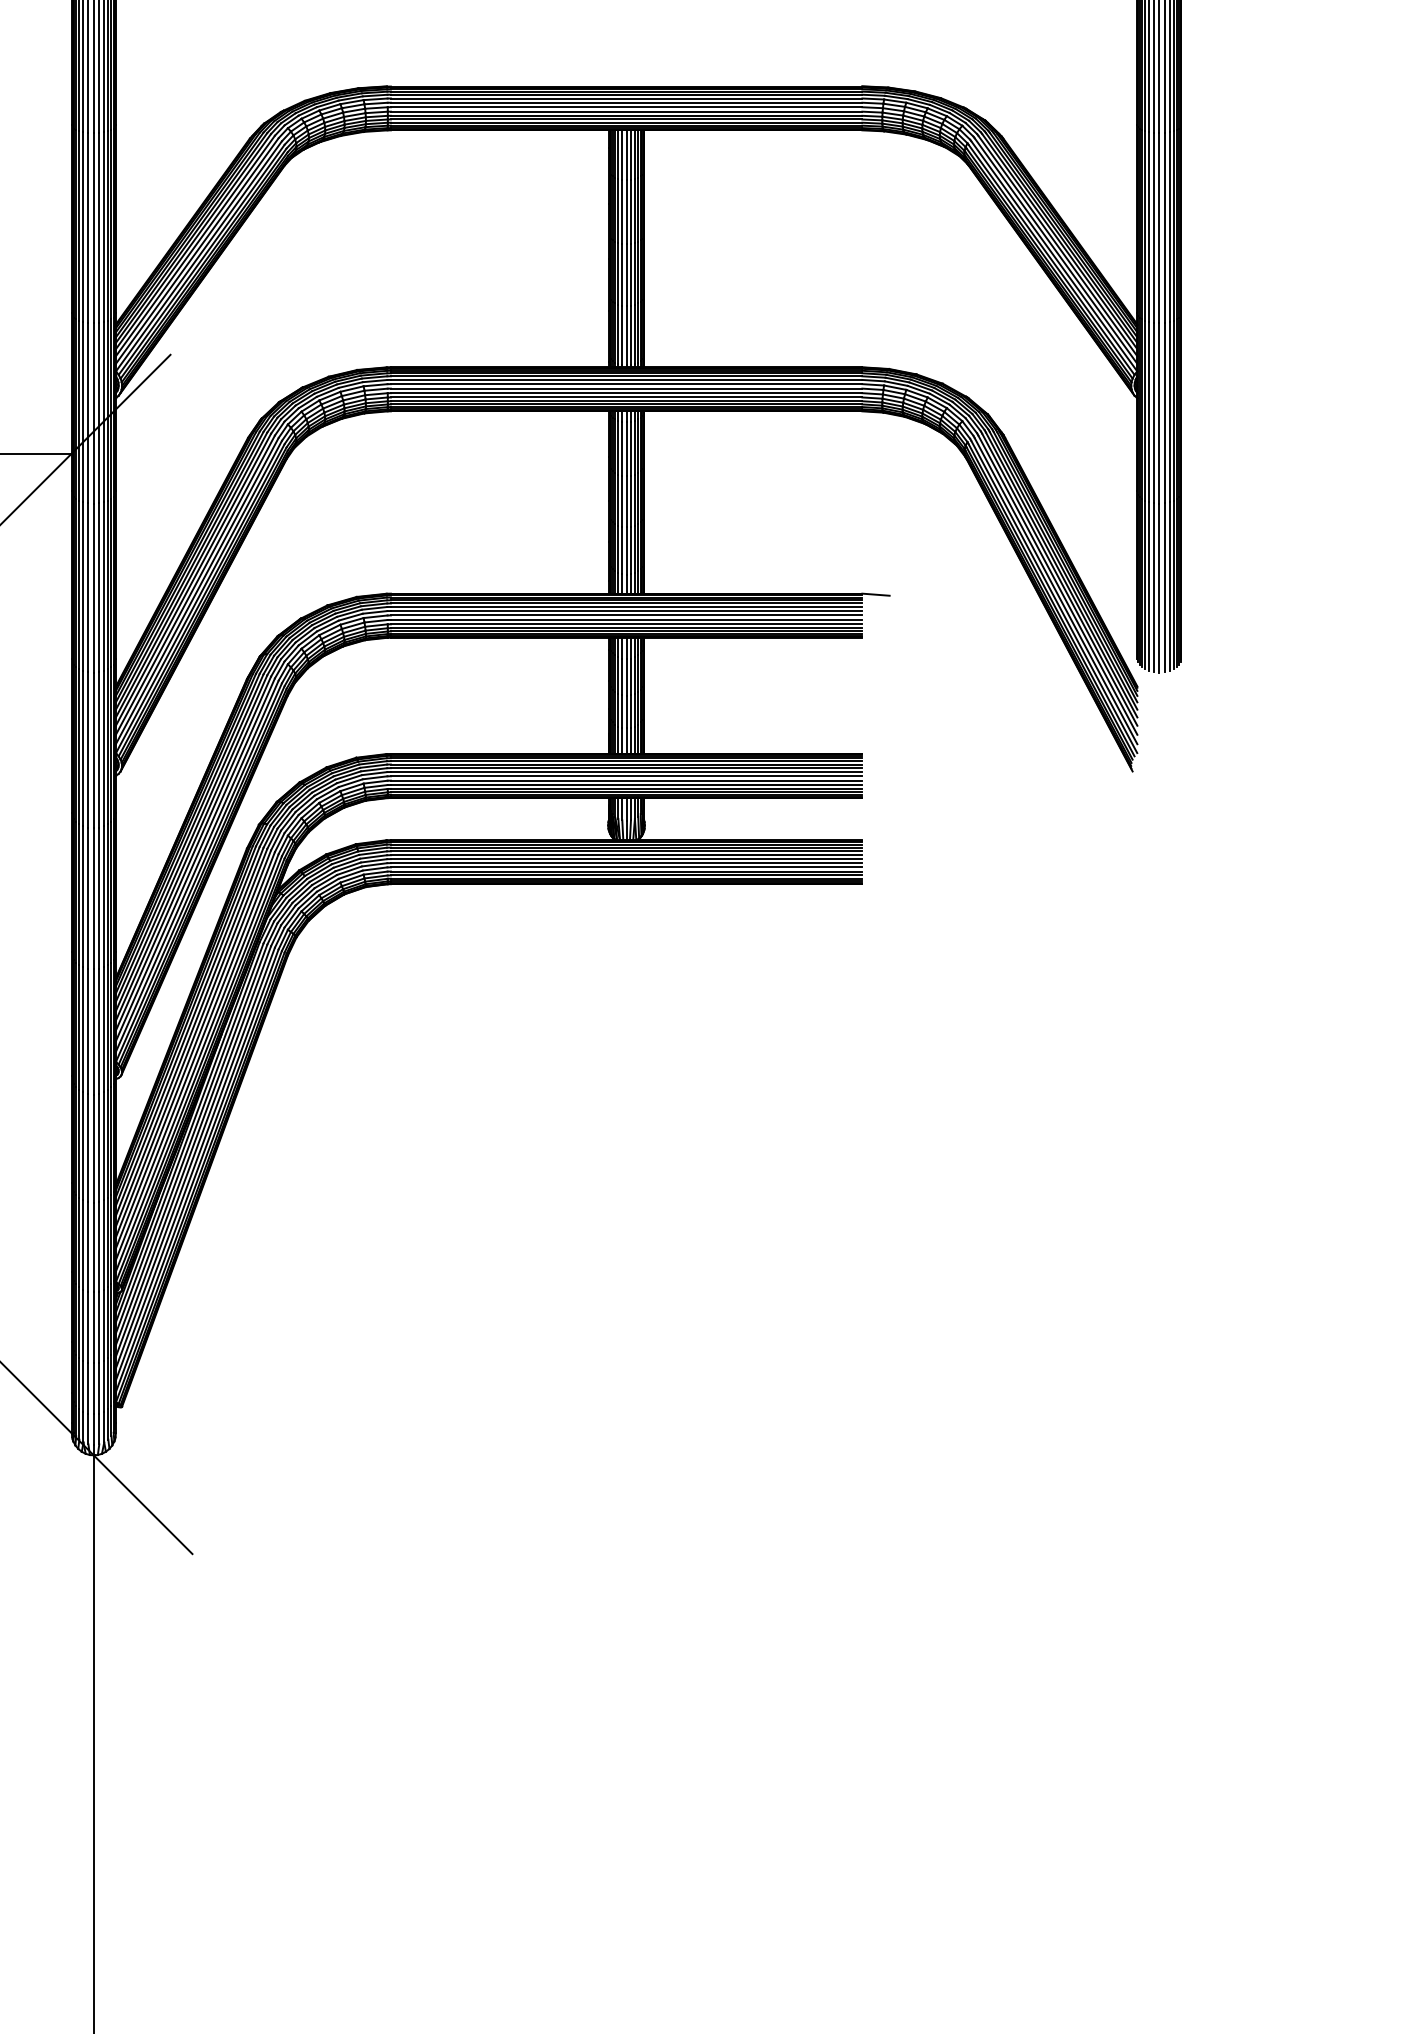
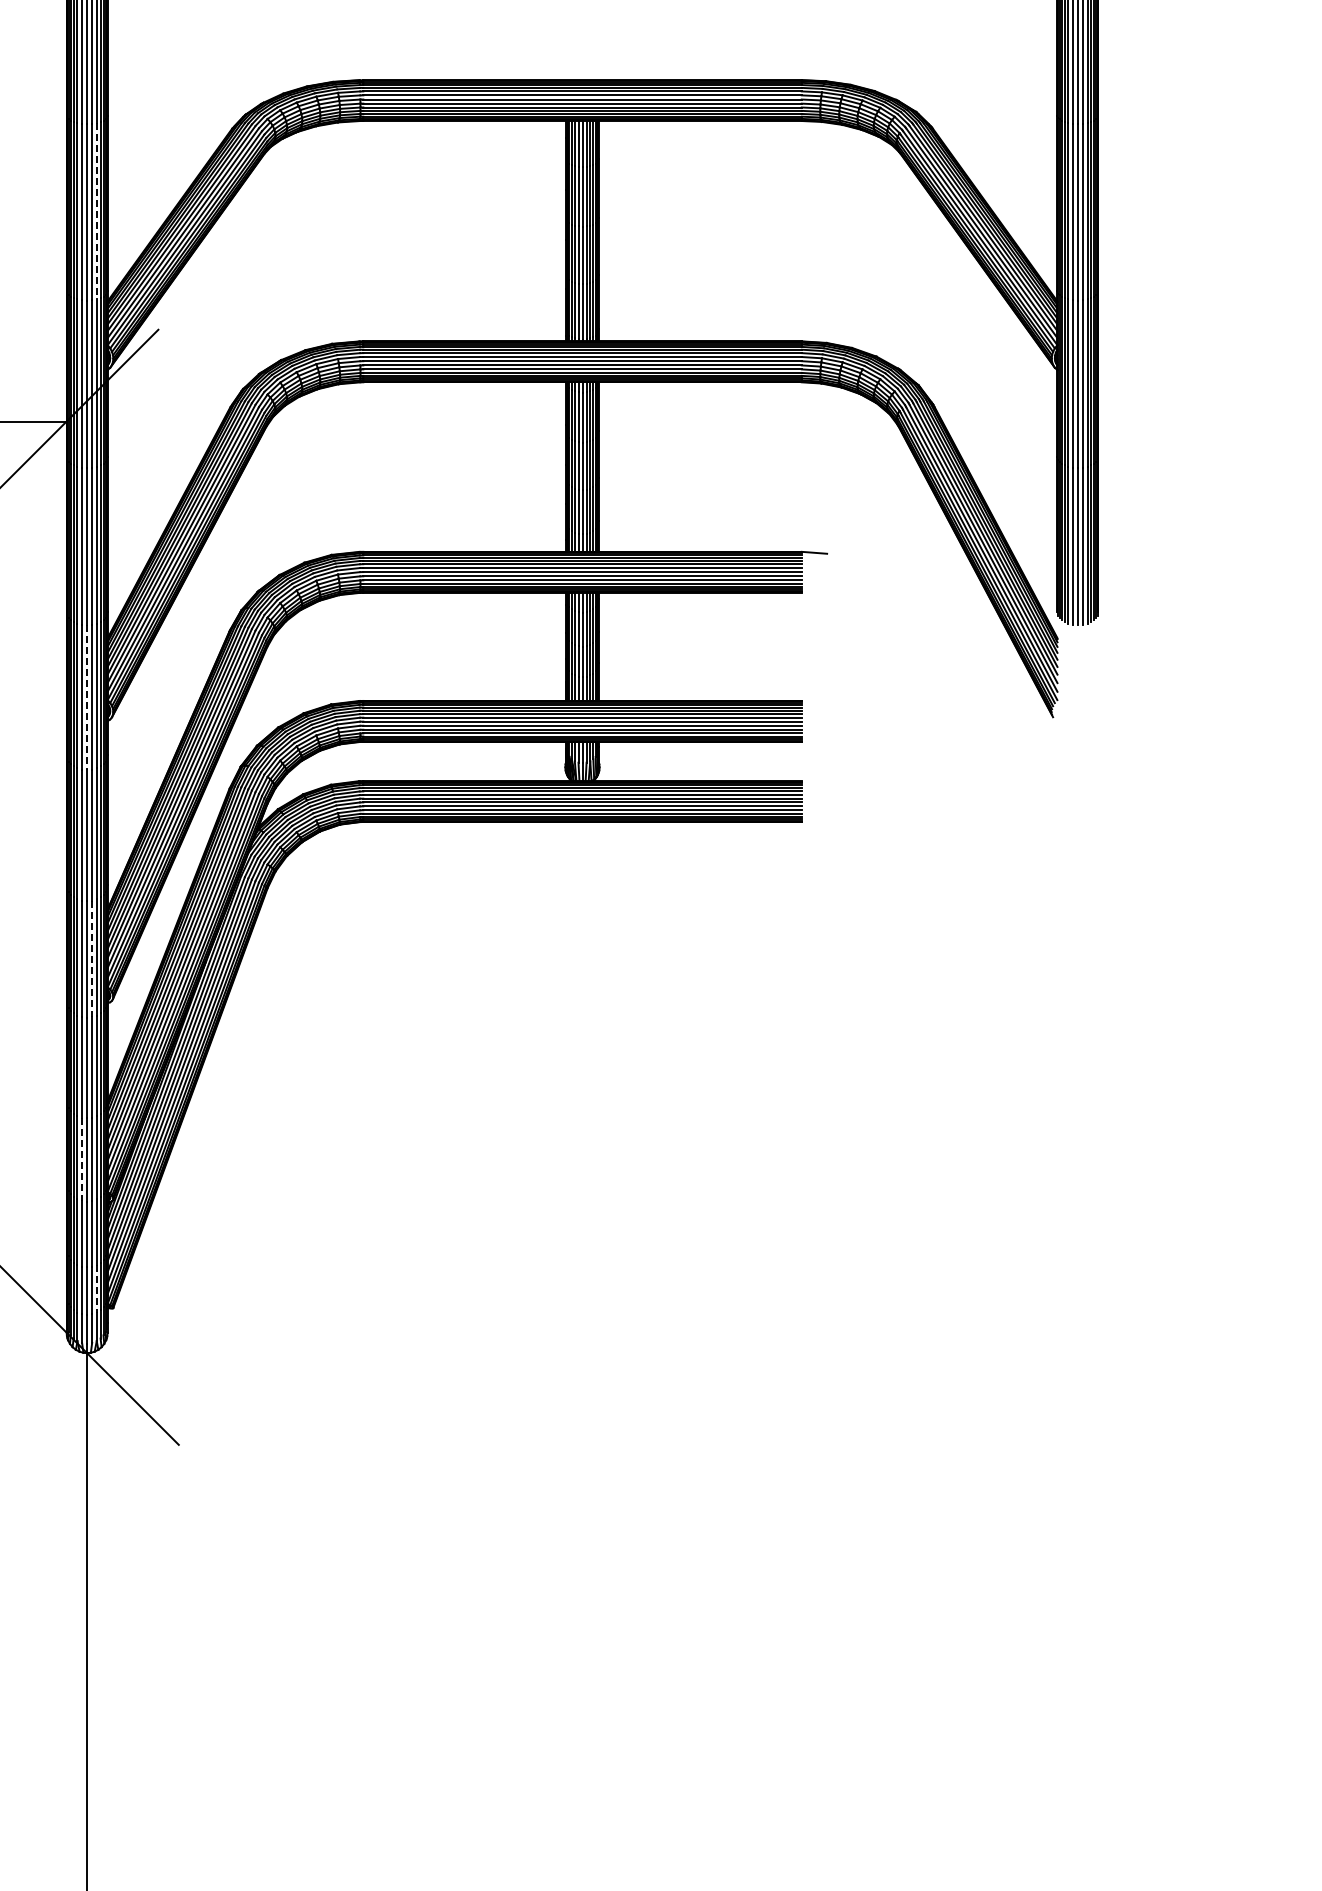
line: (103, 227) -> (96, 211), solid -> dashed
line: (94, 751) -> (87, 698), solid -> dashed
line: (99, 1032) -> (92, 959), solid -> dashed
line: (88, 1247) -> (82, 1159), solid -> dashed
line: (103, 1385) -> (96, 1288), solid -> dashed

